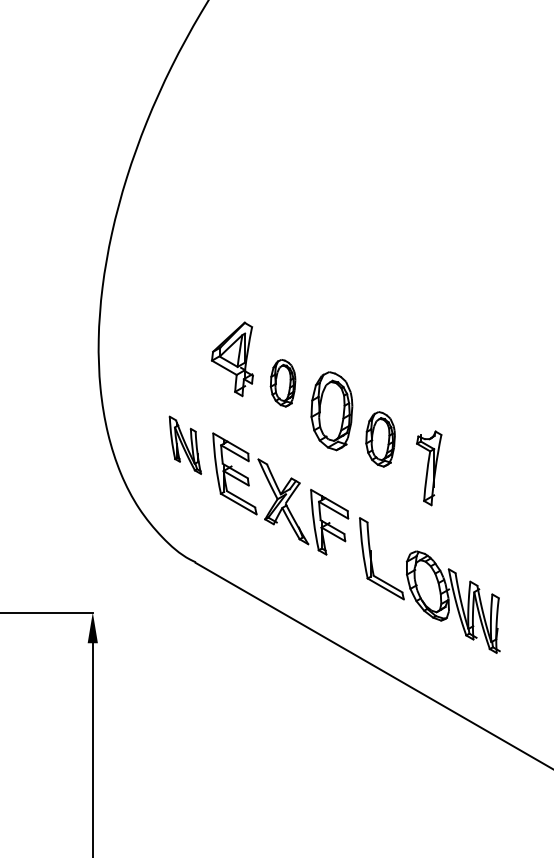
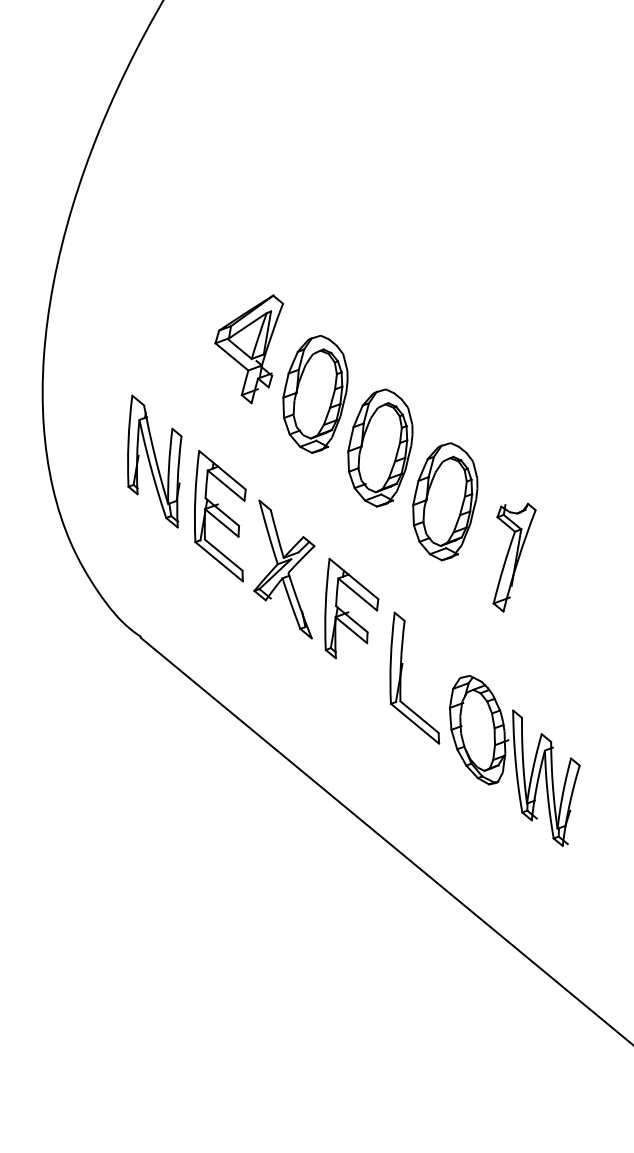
part: (282, 383) -> (313, 394), size x1.67
part: (380, 439) -> (444, 501), size x1.43
part: (185, 445) -> (155, 461), size x1.43

